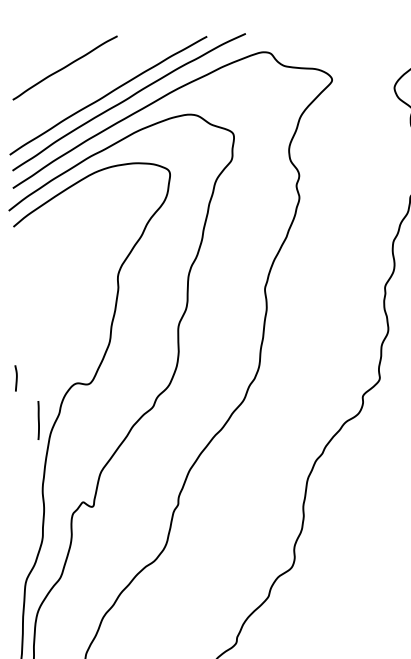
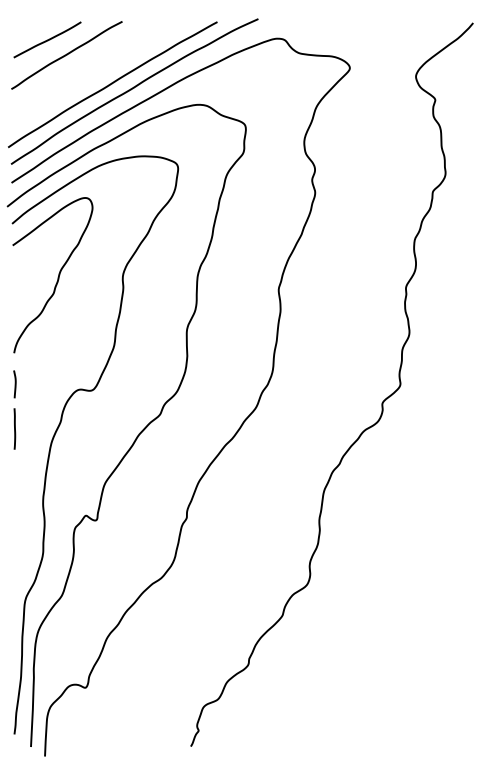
line: (46, 53) -> (47, 39), added
curve: (56, 277) -> (57, 277), added
curve: (38, 420) -> (14, 428), moved

